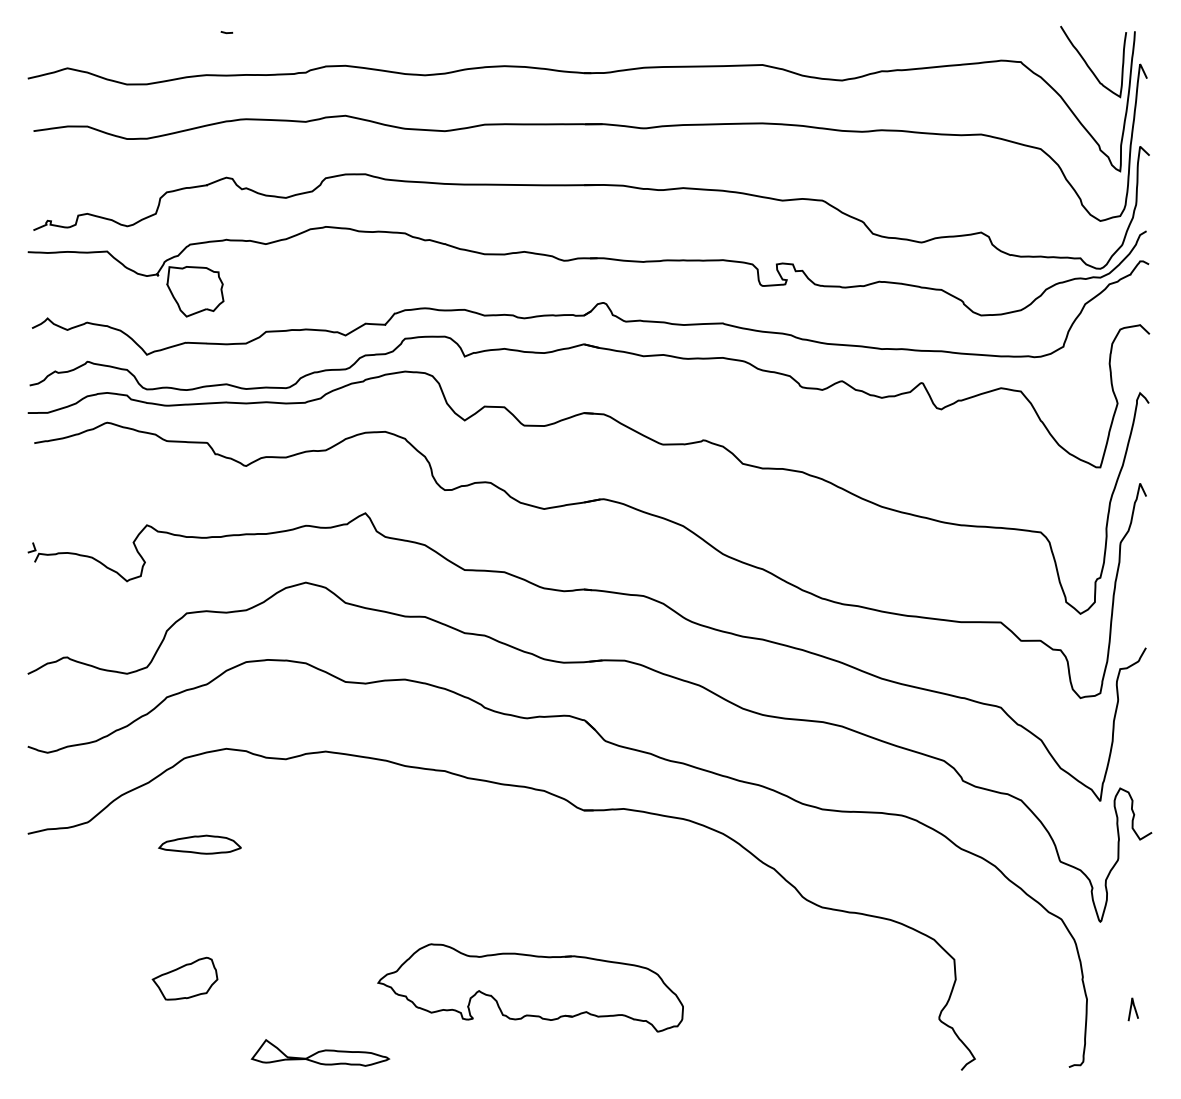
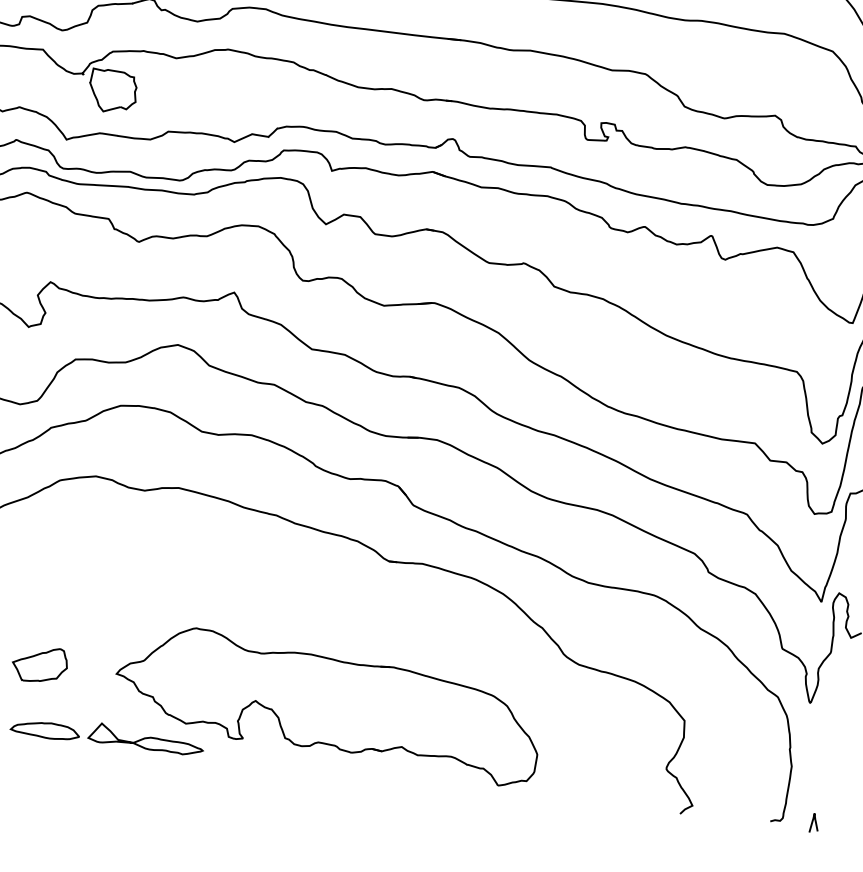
part: (199, 844) -> (44, 730), moved
part: (530, 987) -> (327, 704), size x1.67
curve: (1131, 1009) -> (812, 823), moved

